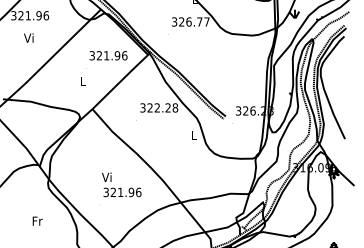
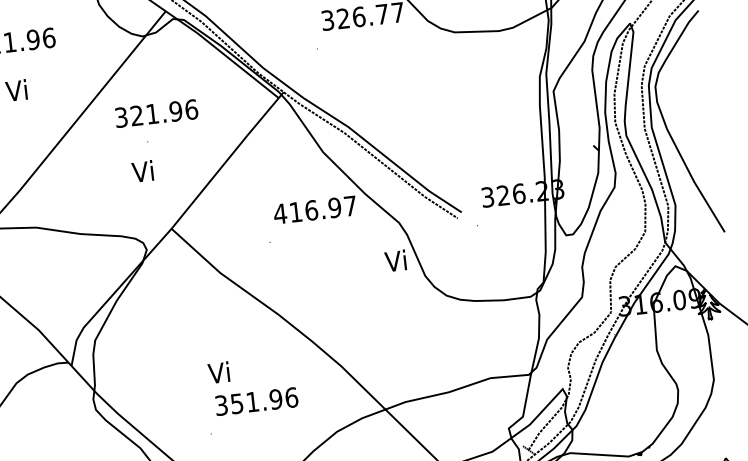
text: (108, 55) -> (156, 113), moved
text: (82, 81) -> (143, 171), L -> Vi
text: (159, 107) -> (316, 208), 322.28 -> 416.97
text: (192, 134) -> (393, 259), L -> Vi
text: (113, 192) -> (237, 403), 321.96 -> 351.96

